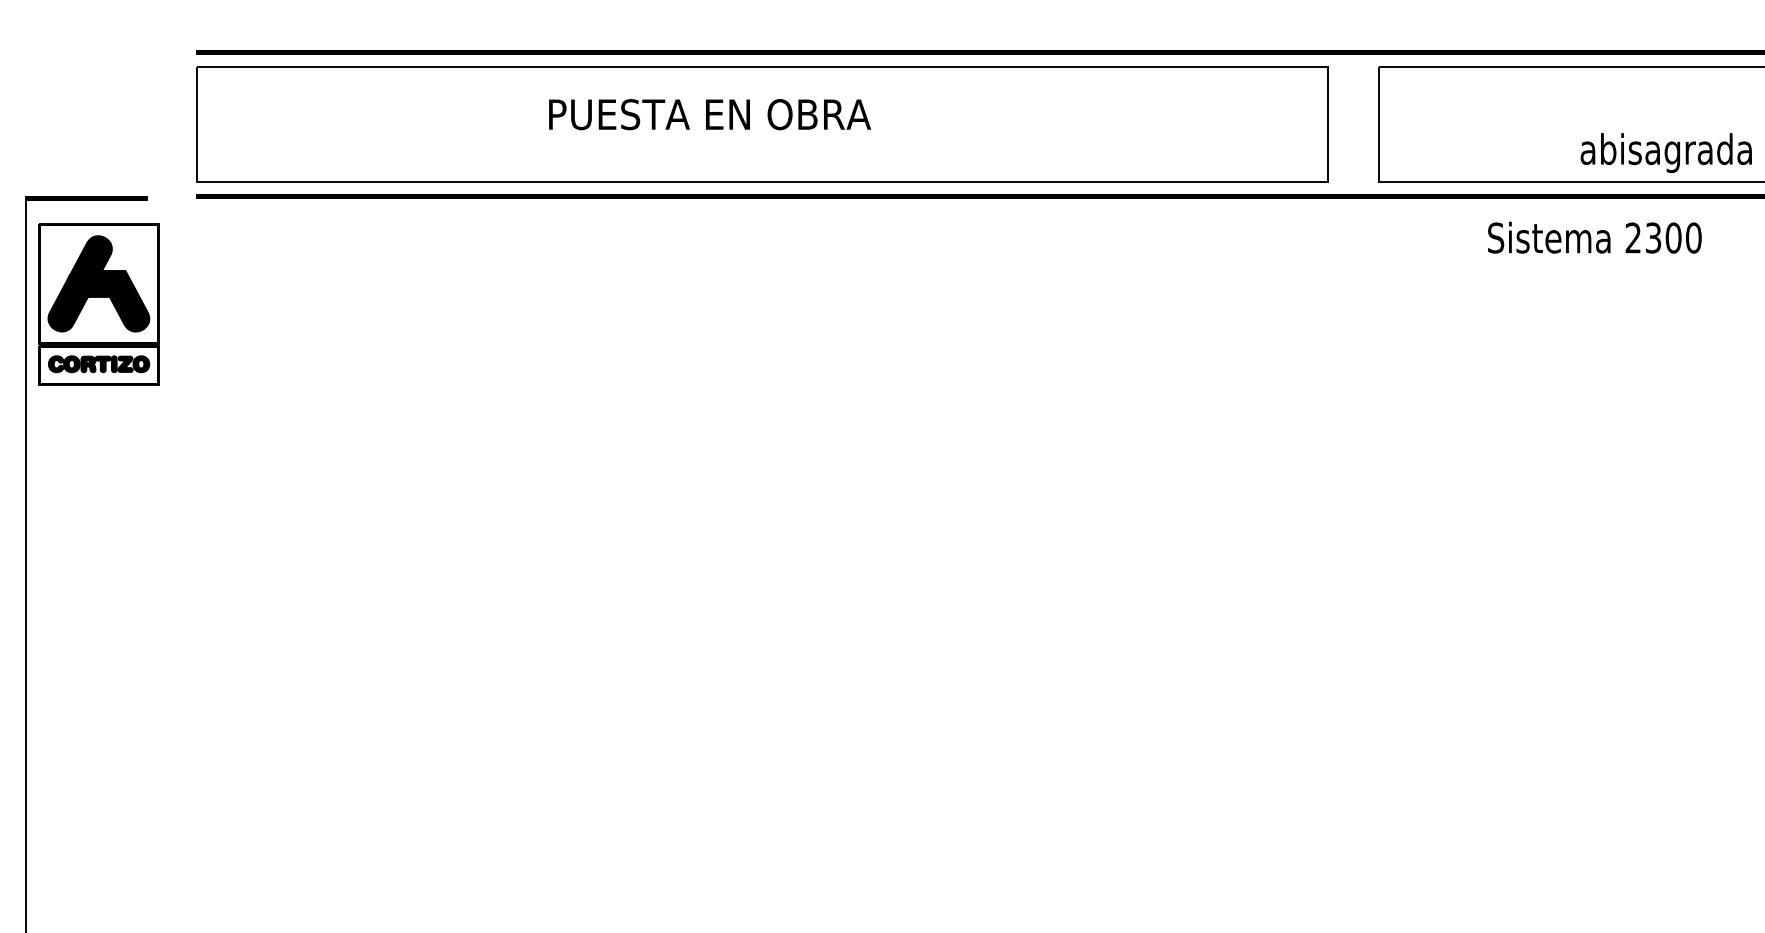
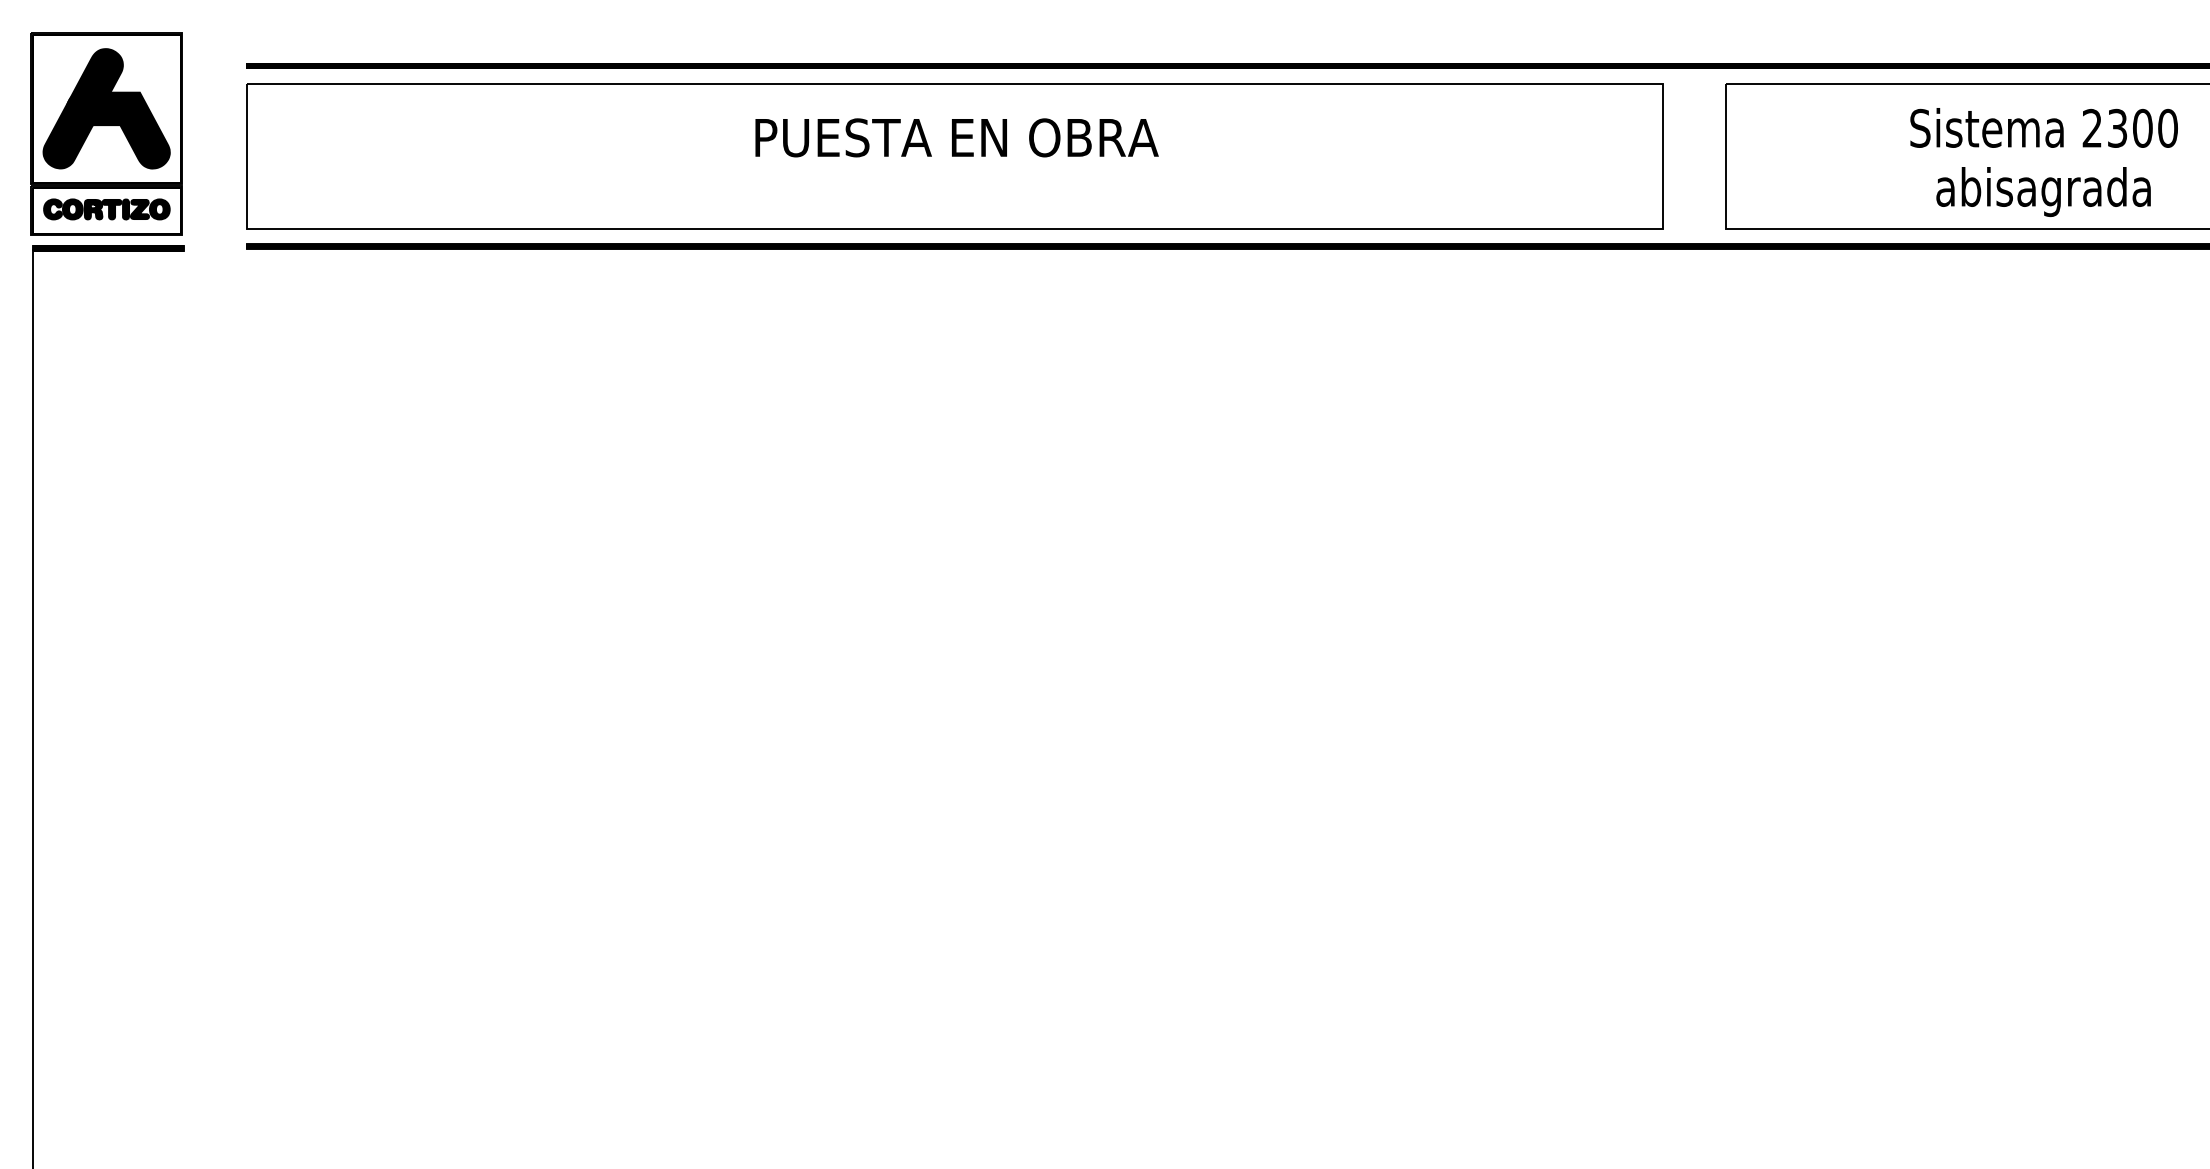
text: (709, 114) -> (956, 137), moved
text: (1666, 152) -> (2043, 191), moved
text: (1594, 237) -> (2043, 127), moved
part: (98, 303) -> (106, 133), moved

